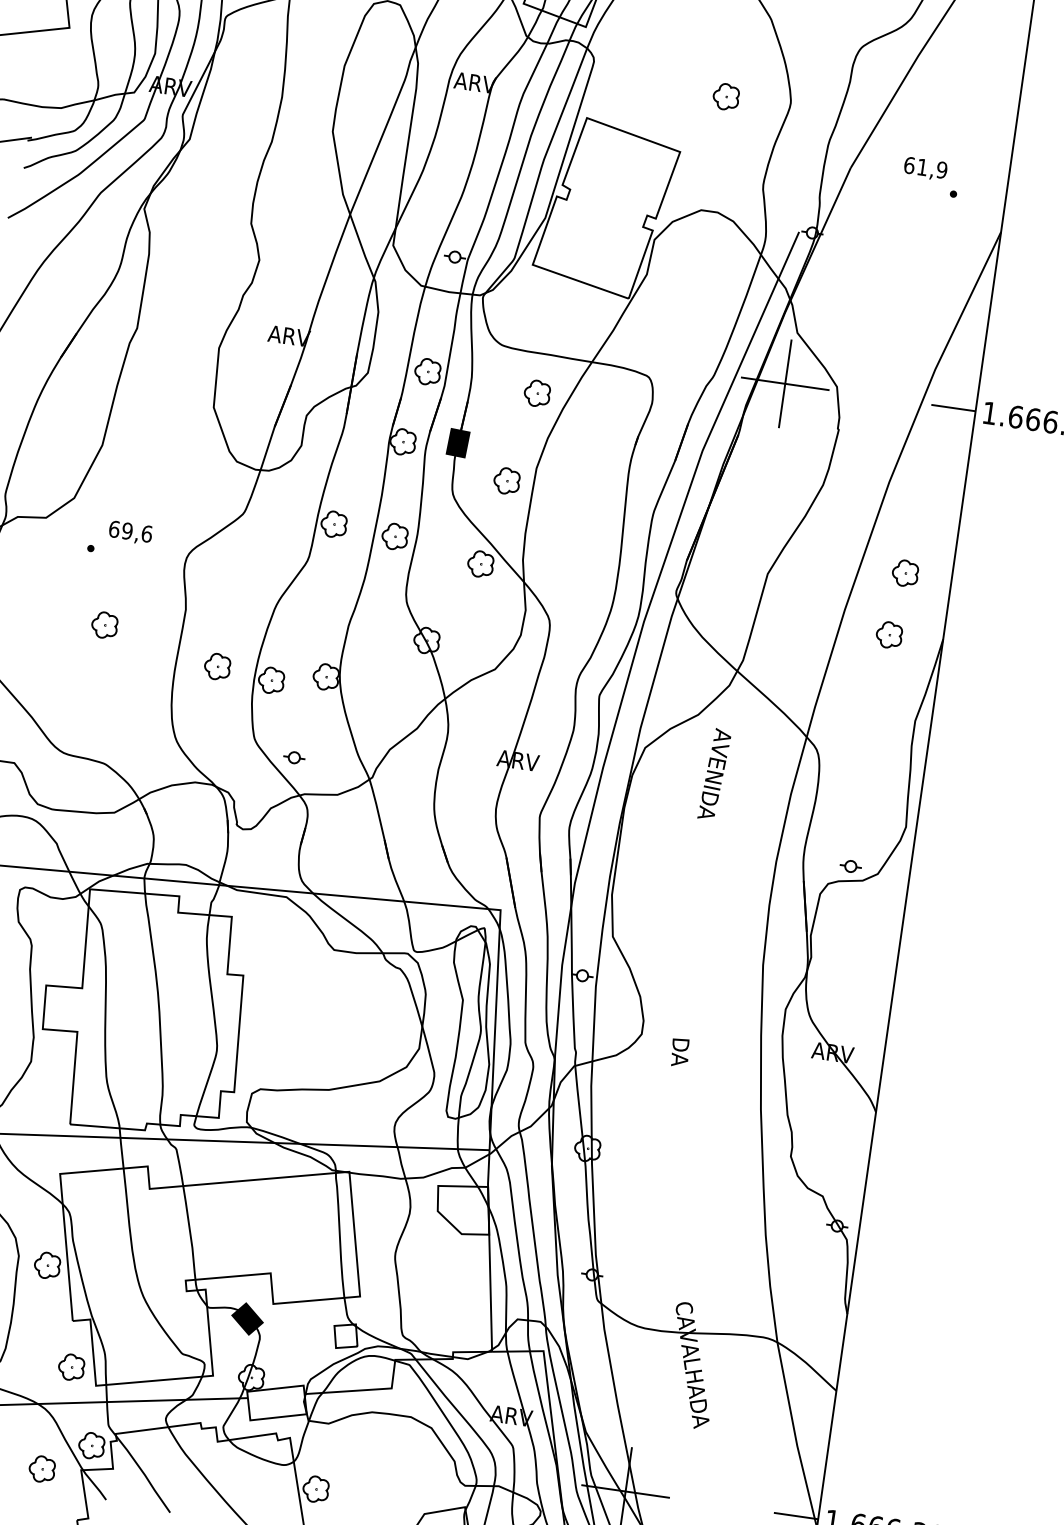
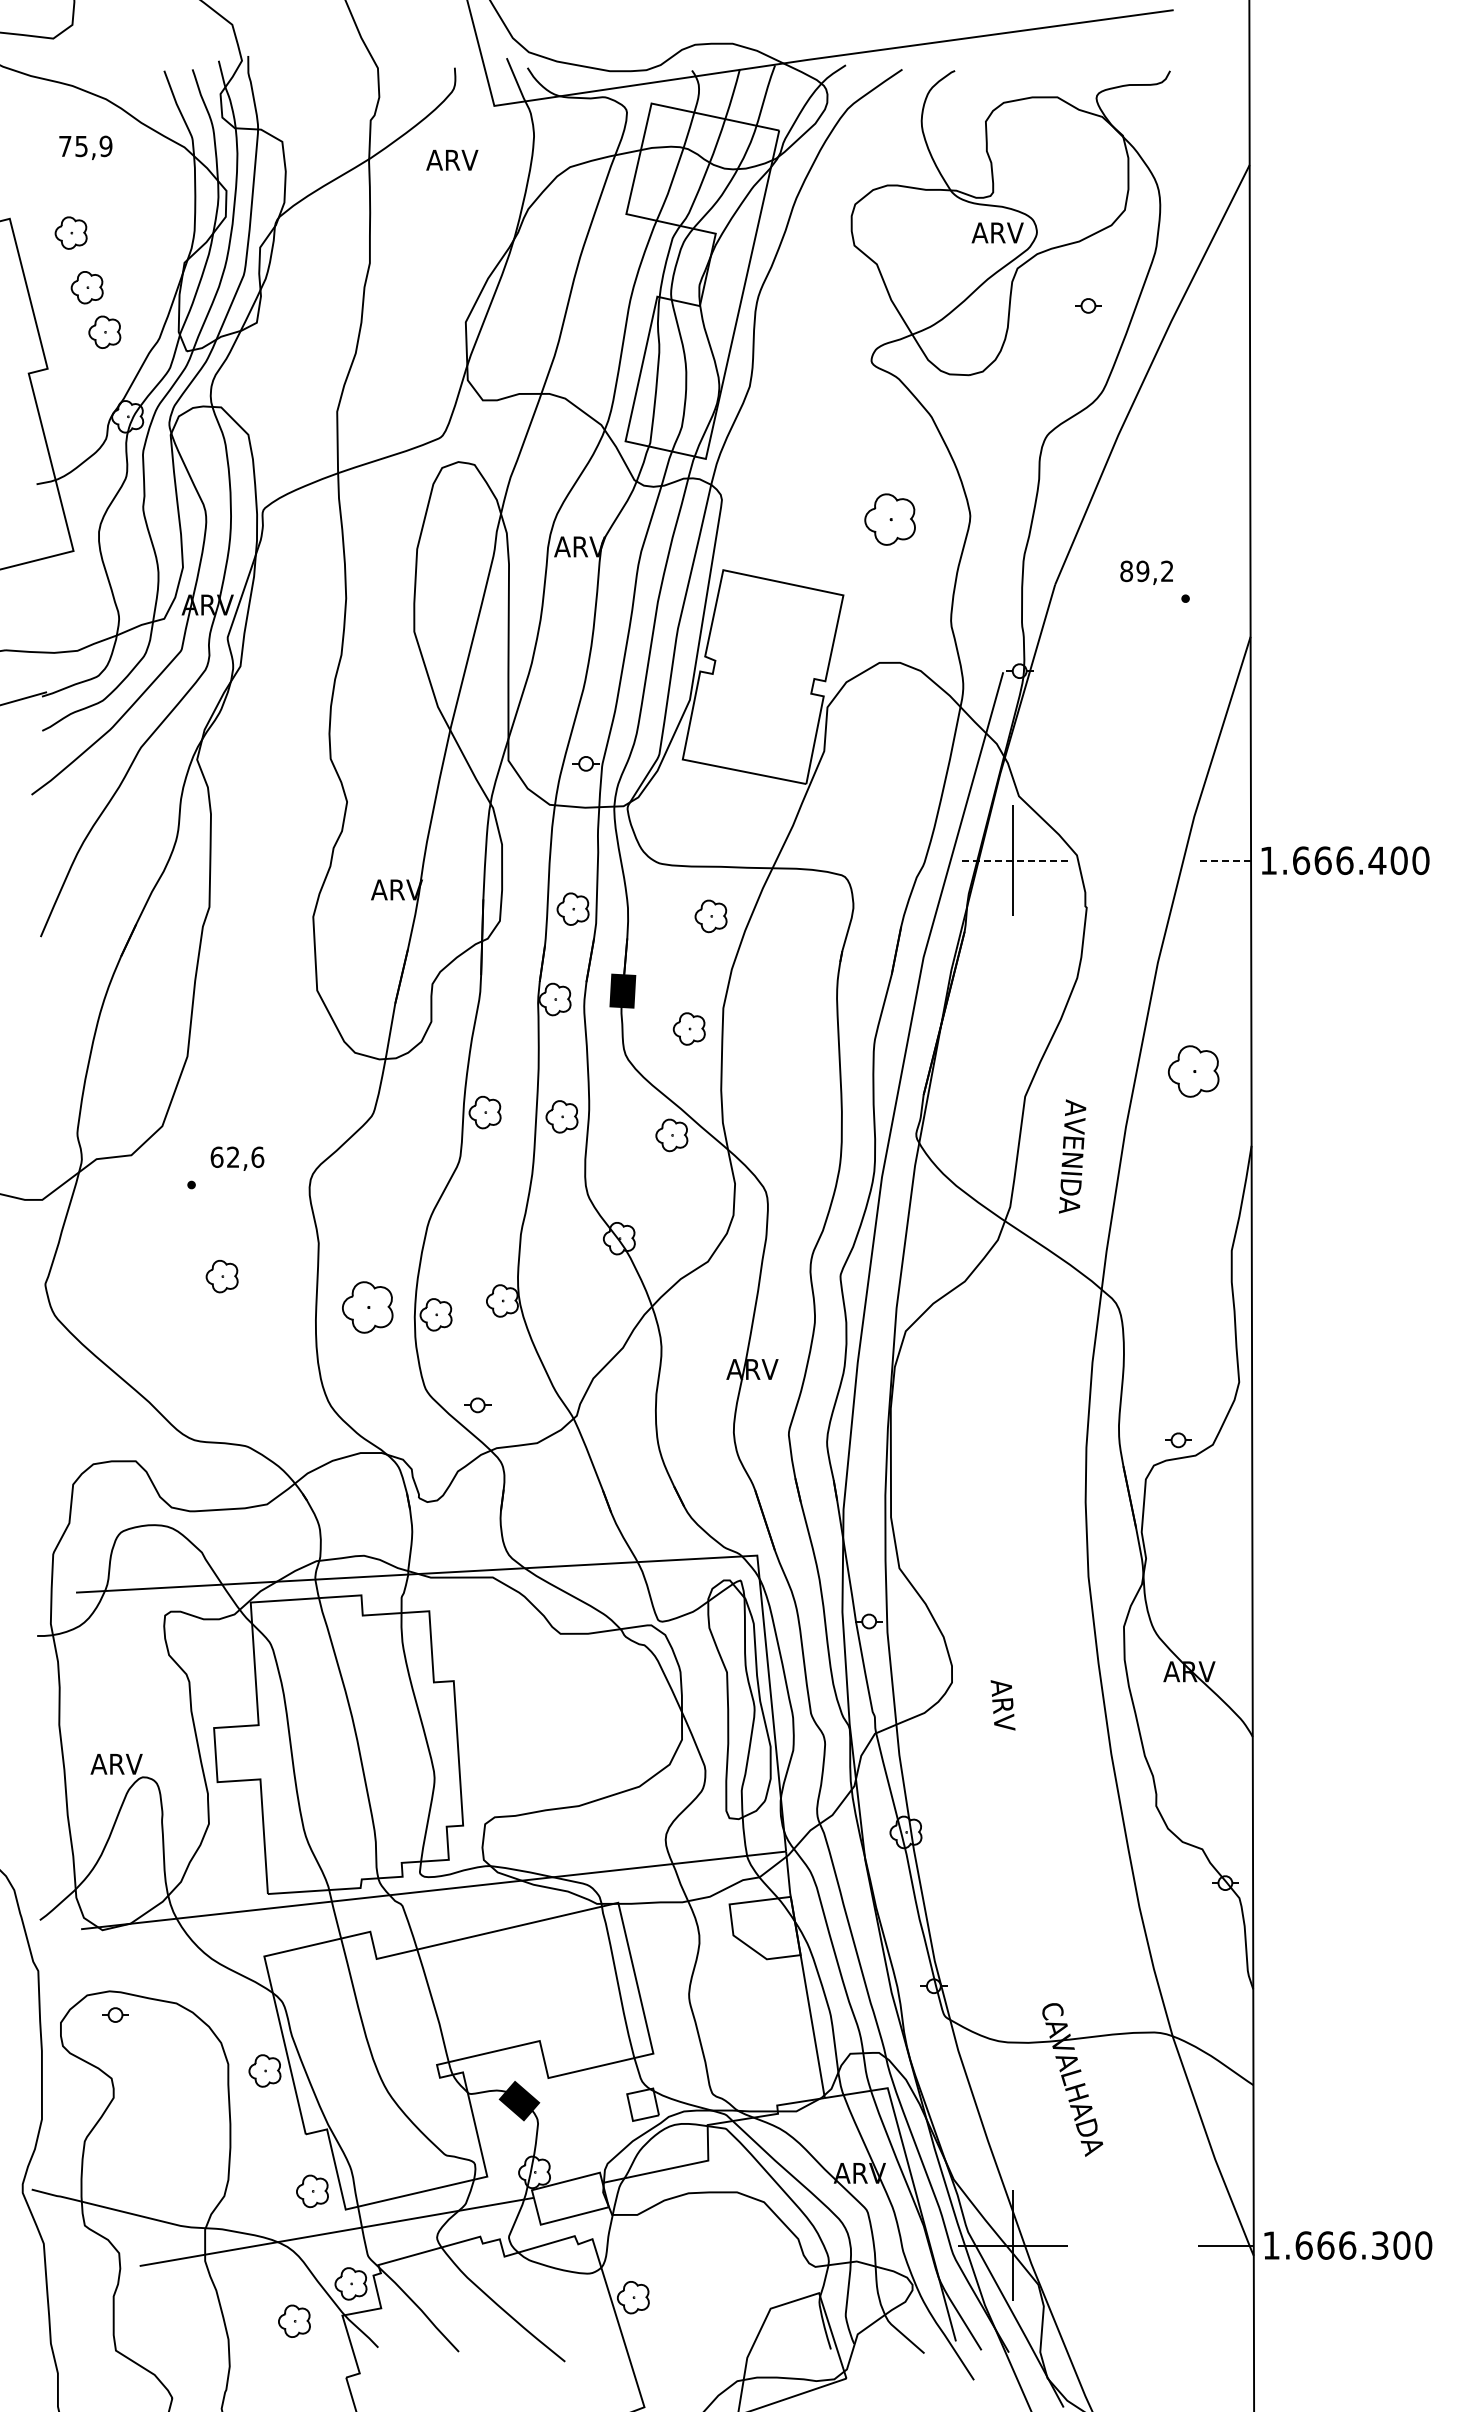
part: (725, 96) -> (889, 519), size x1.6
text: (925, 167) -> (1146, 571), 61,9 -> 89,2
line: (784, 383) -> (1012, 860), solid -> dashed
line: (953, 407) -> (1223, 860), solid -> dashed
text: (126, 530) -> (232, 1156), 69,6 -> 62,6
part: (905, 573) -> (1193, 1071), size x1.6
part: (889, 634) -> (1184, 1149), removed
part: (217, 666) -> (367, 1307), size x1.6
text: (714, 774) -> (1072, 1156), moved
text: (679, 1058) -> (1002, 1705), DA -> ARV

